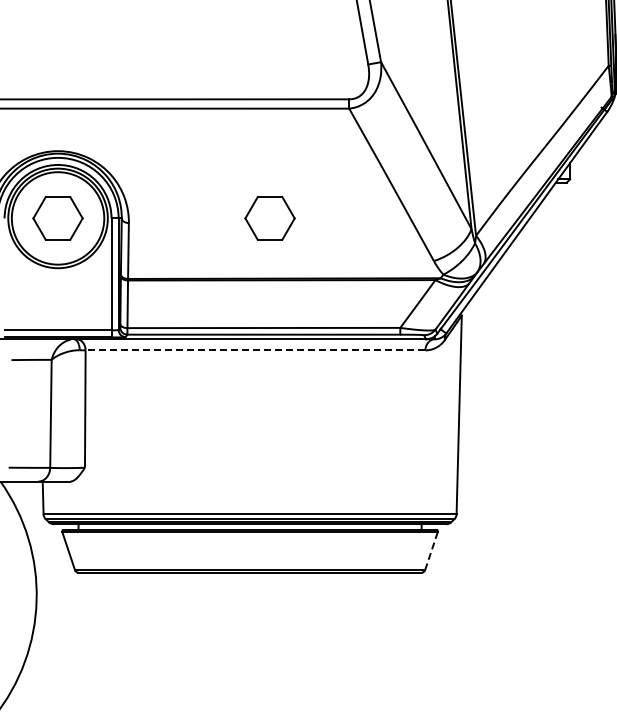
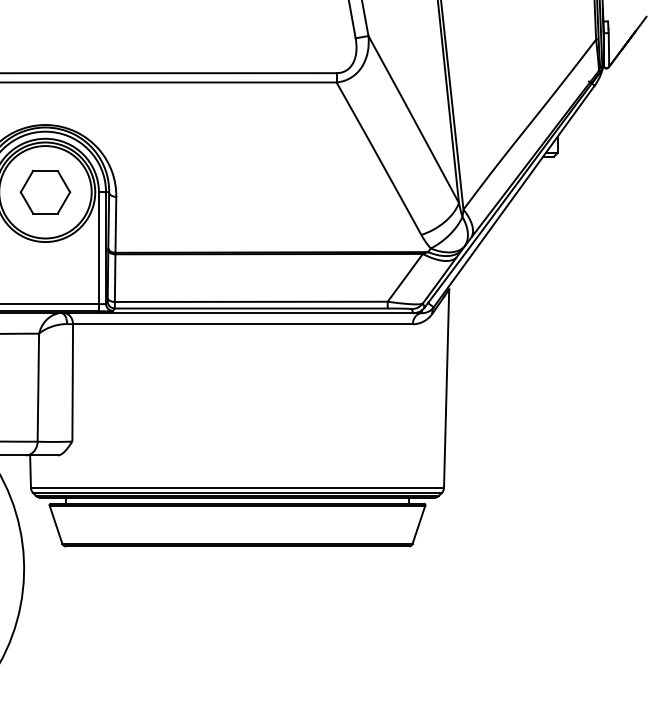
part: (270, 218) -> (257, 192), removed
line: (255, 350) -> (242, 324), dashed -> solid
line: (432, 550) -> (419, 524), dashed -> solid

